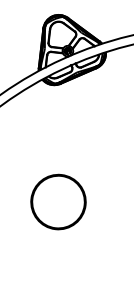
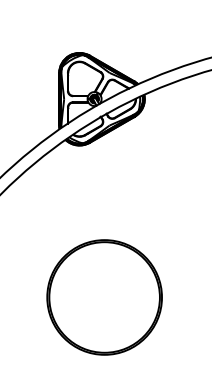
part: (58, 202) -> (104, 297), size x1.6

